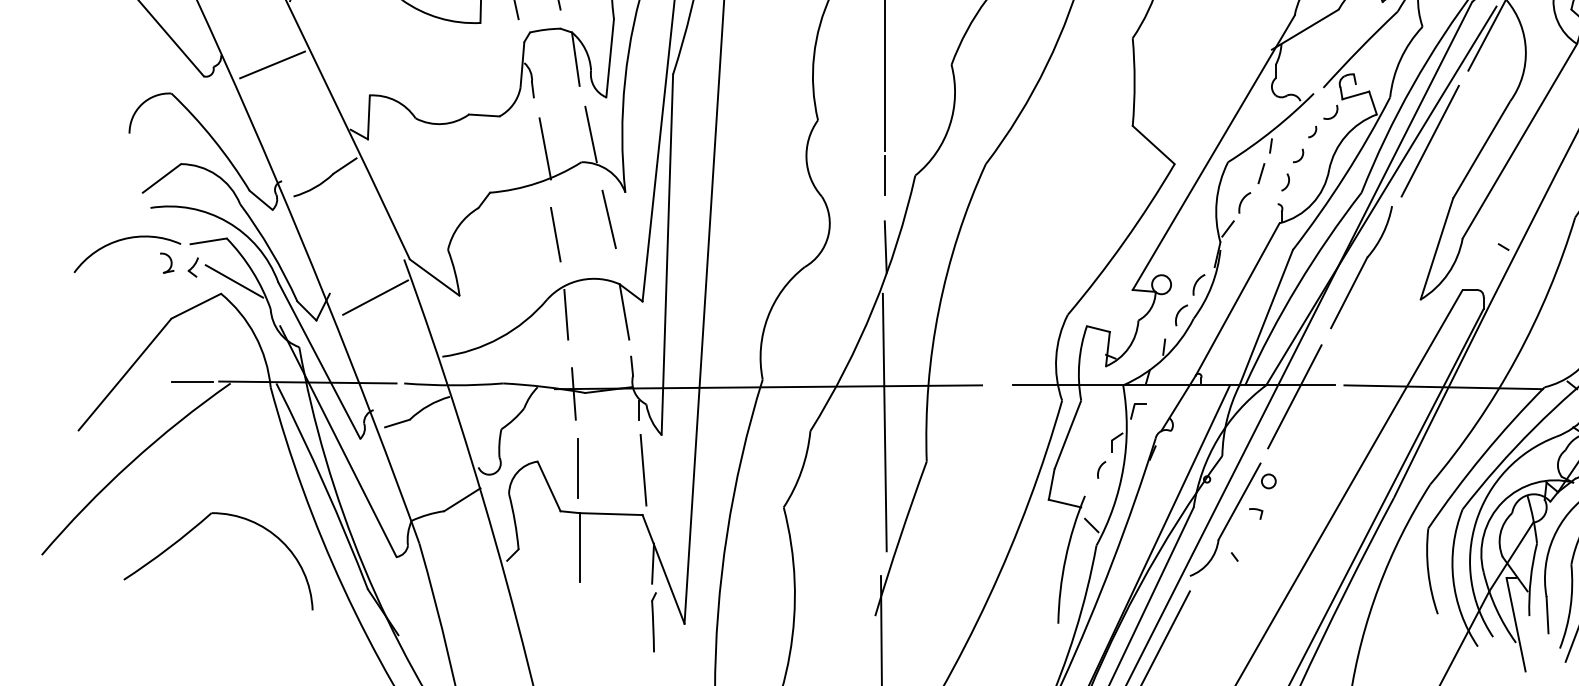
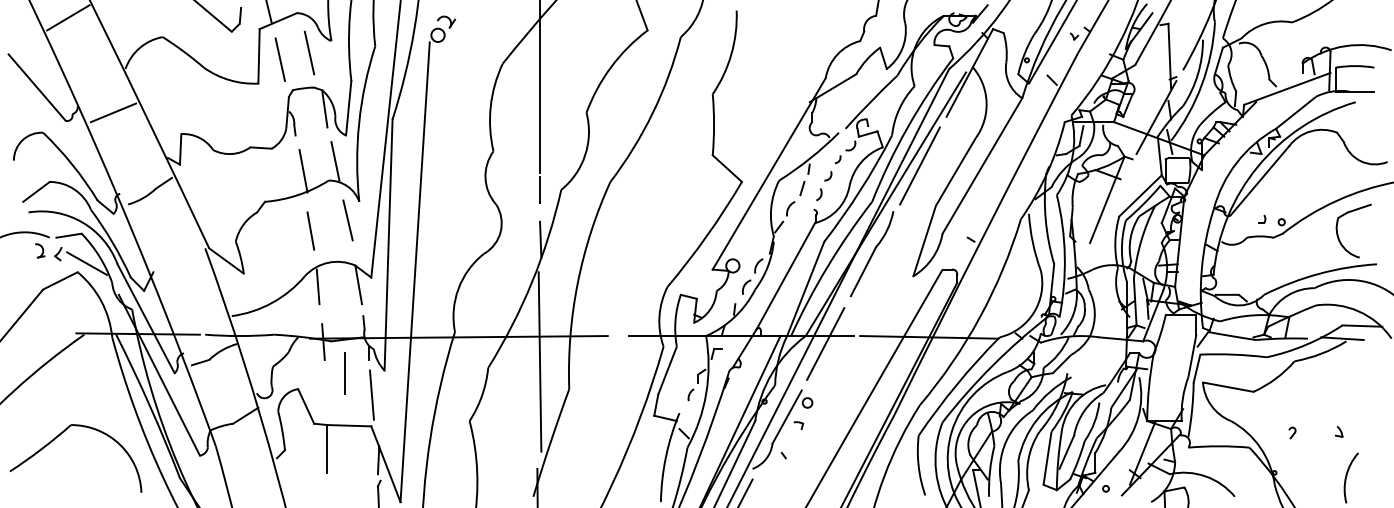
line: (374, 297) -> (184, 274), removed
line: (192, 381) -> (57, 333), removed
line: (576, 467) -> (344, 373), moved

